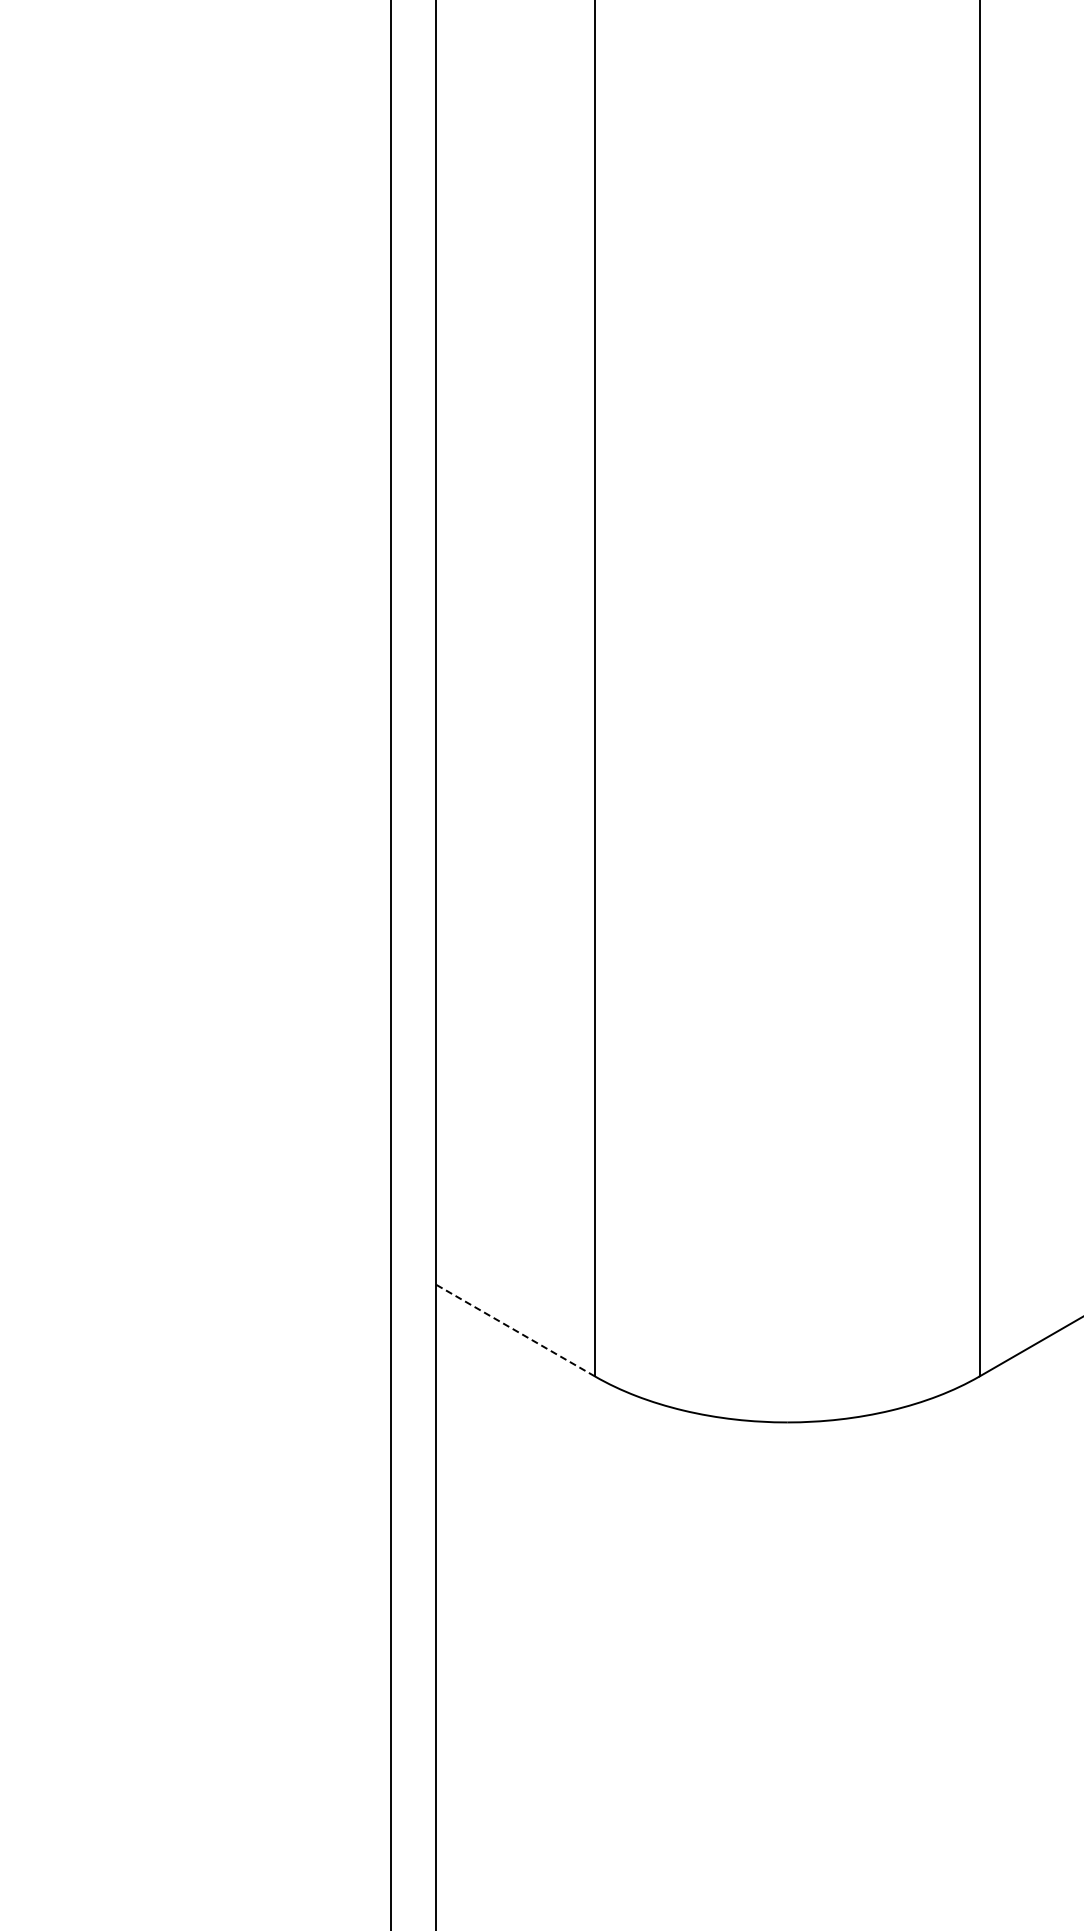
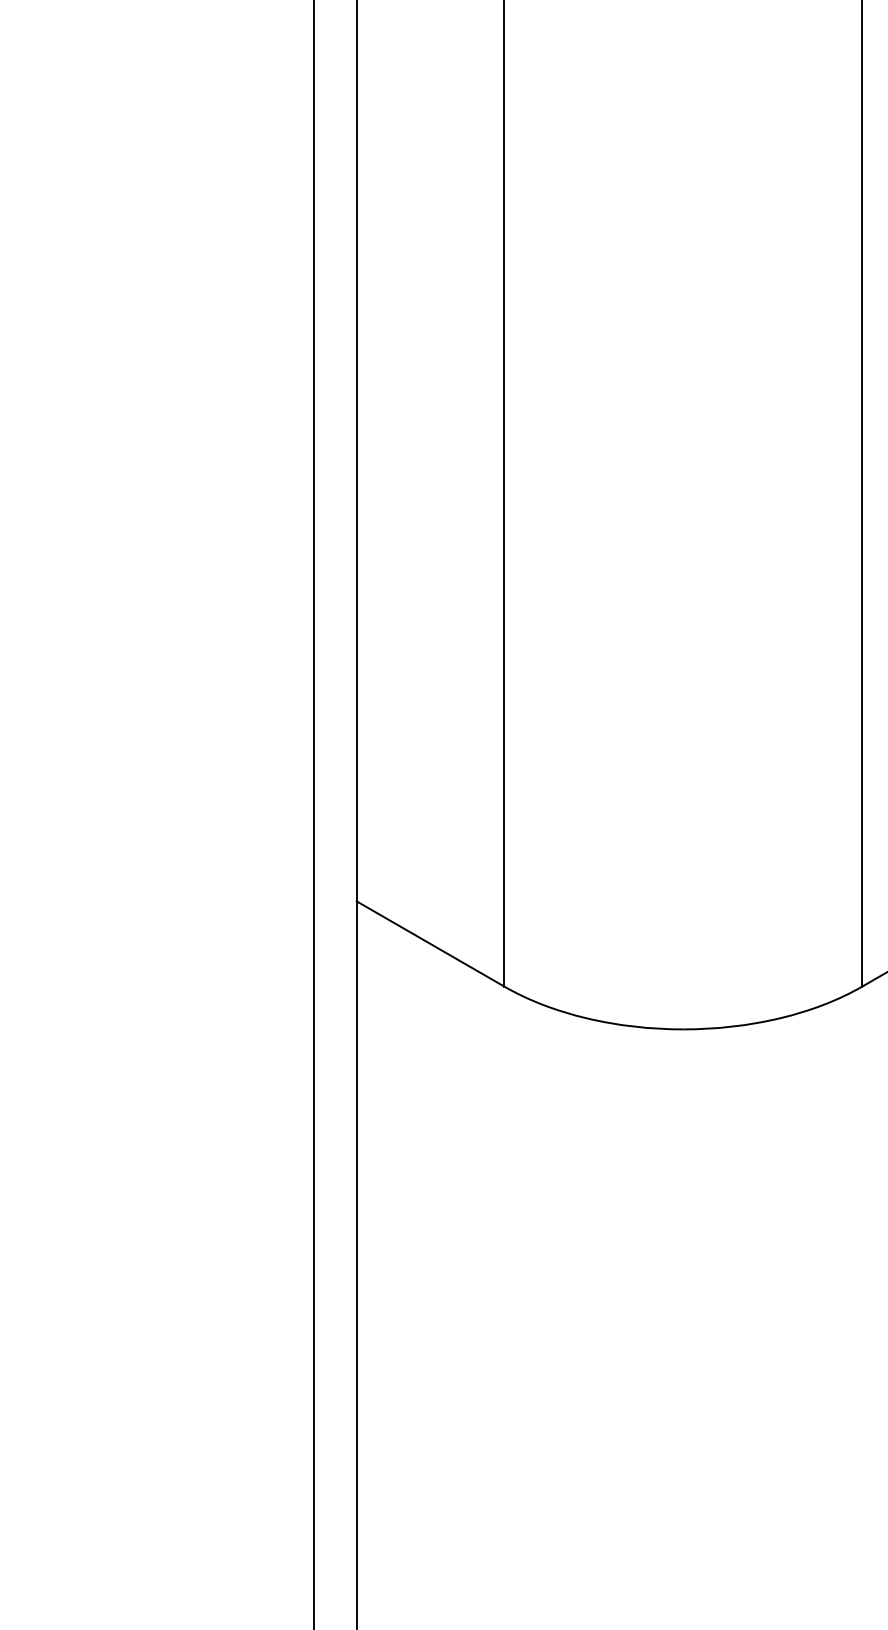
line: (515, 1330) -> (430, 943), dashed -> solid

